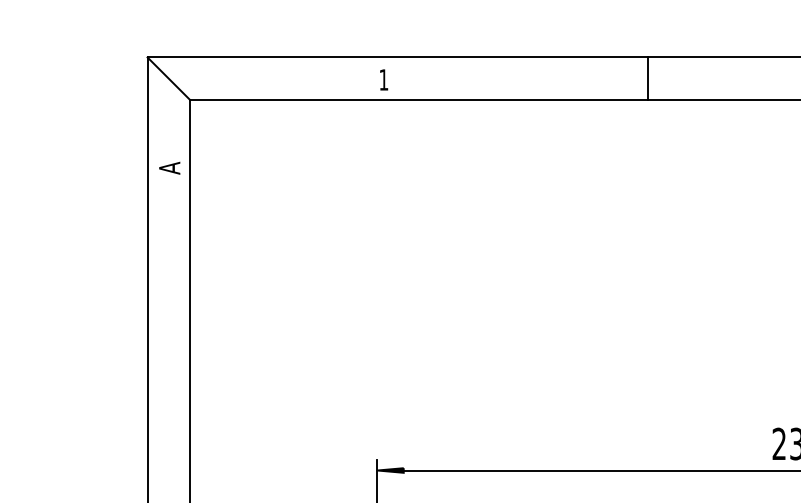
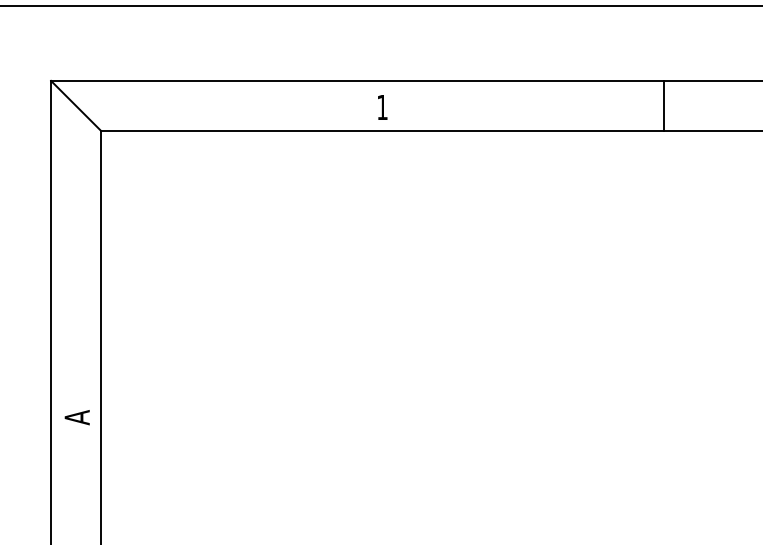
line: (647, 78) -> (663, 105), moved
text: (384, 79) -> (383, 106), moved
text: (169, 167) -> (76, 416), moved

